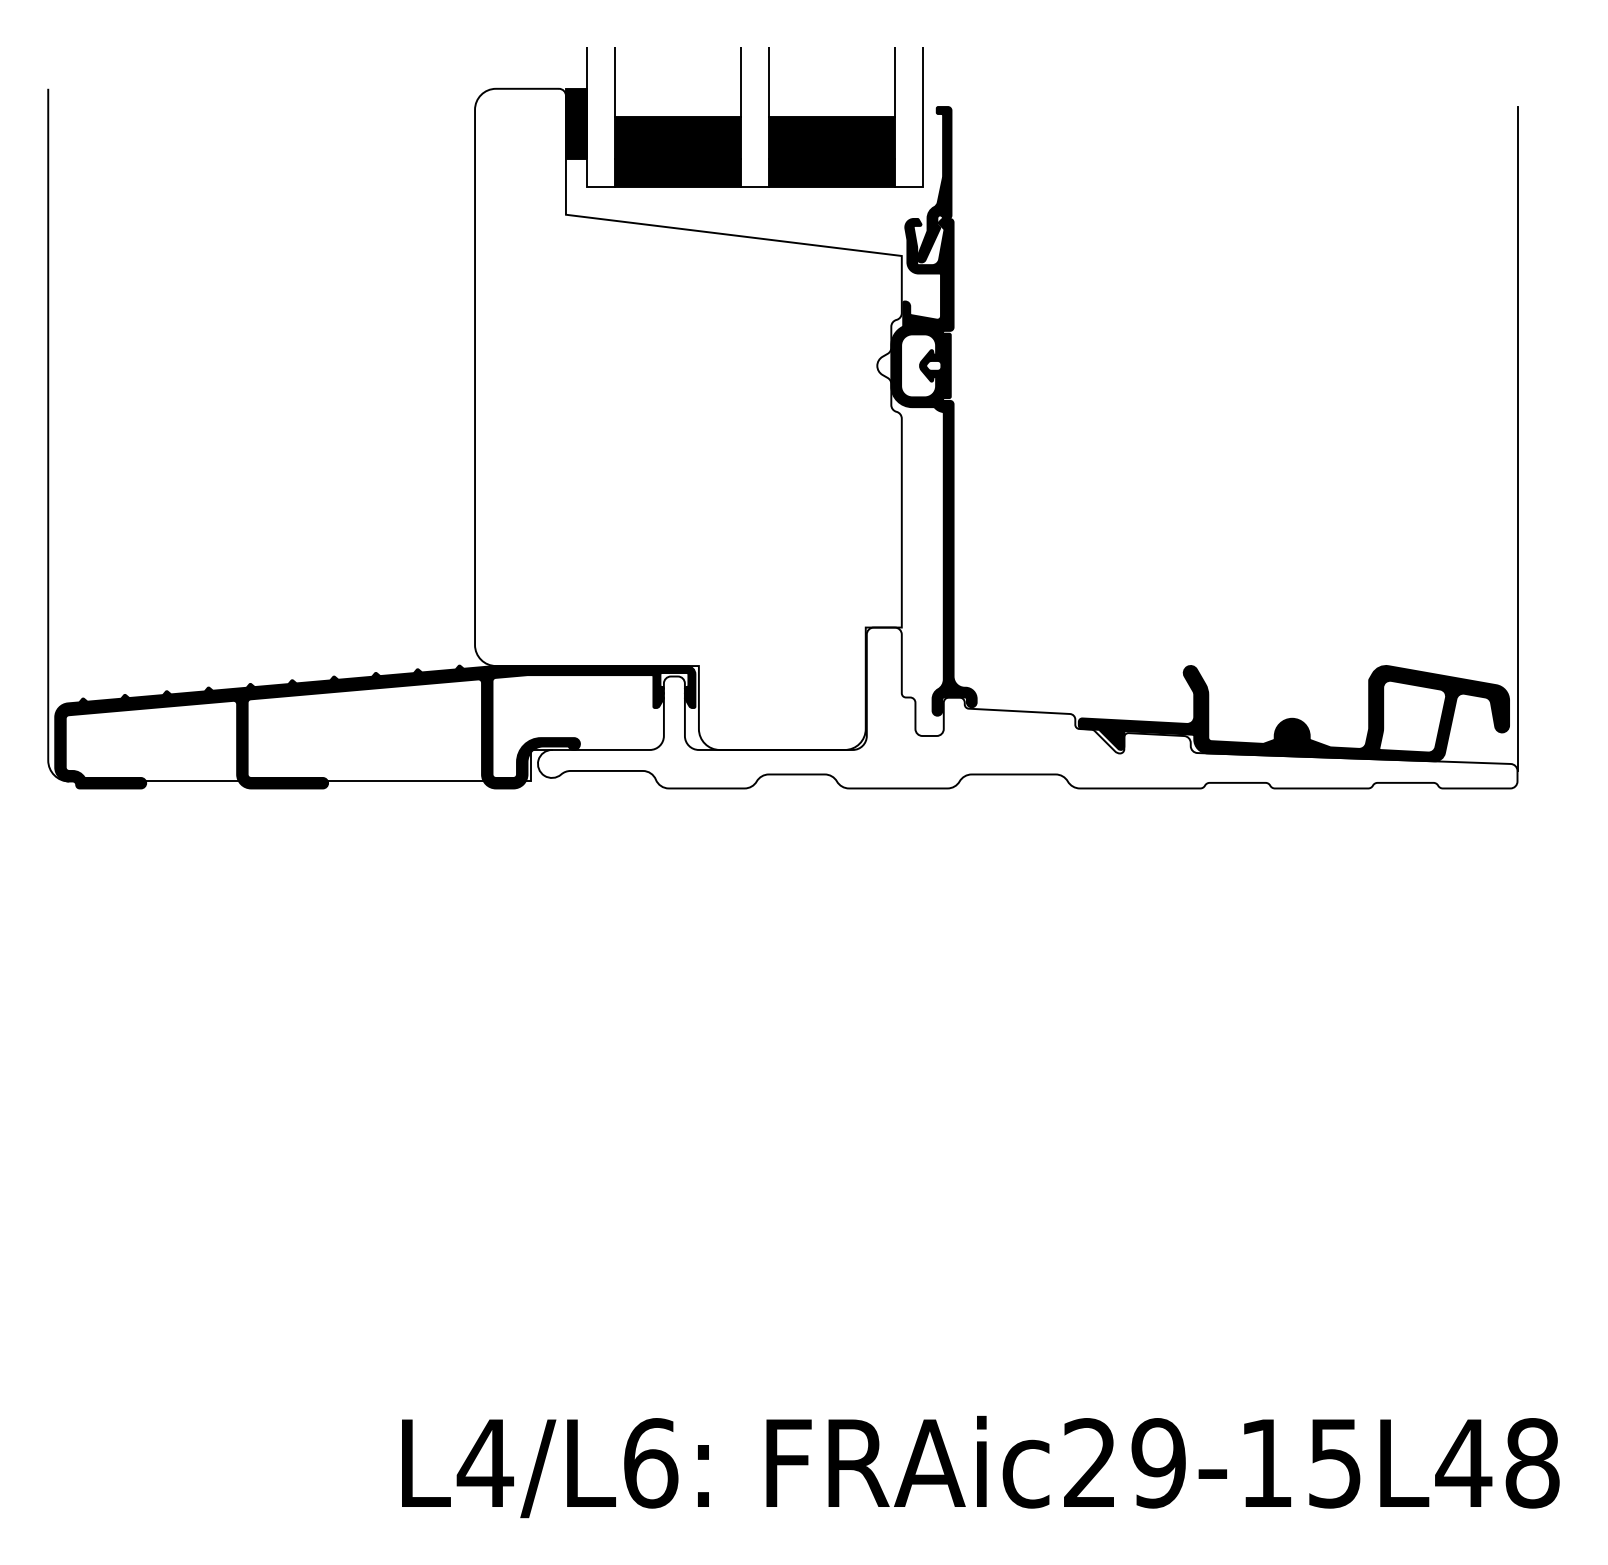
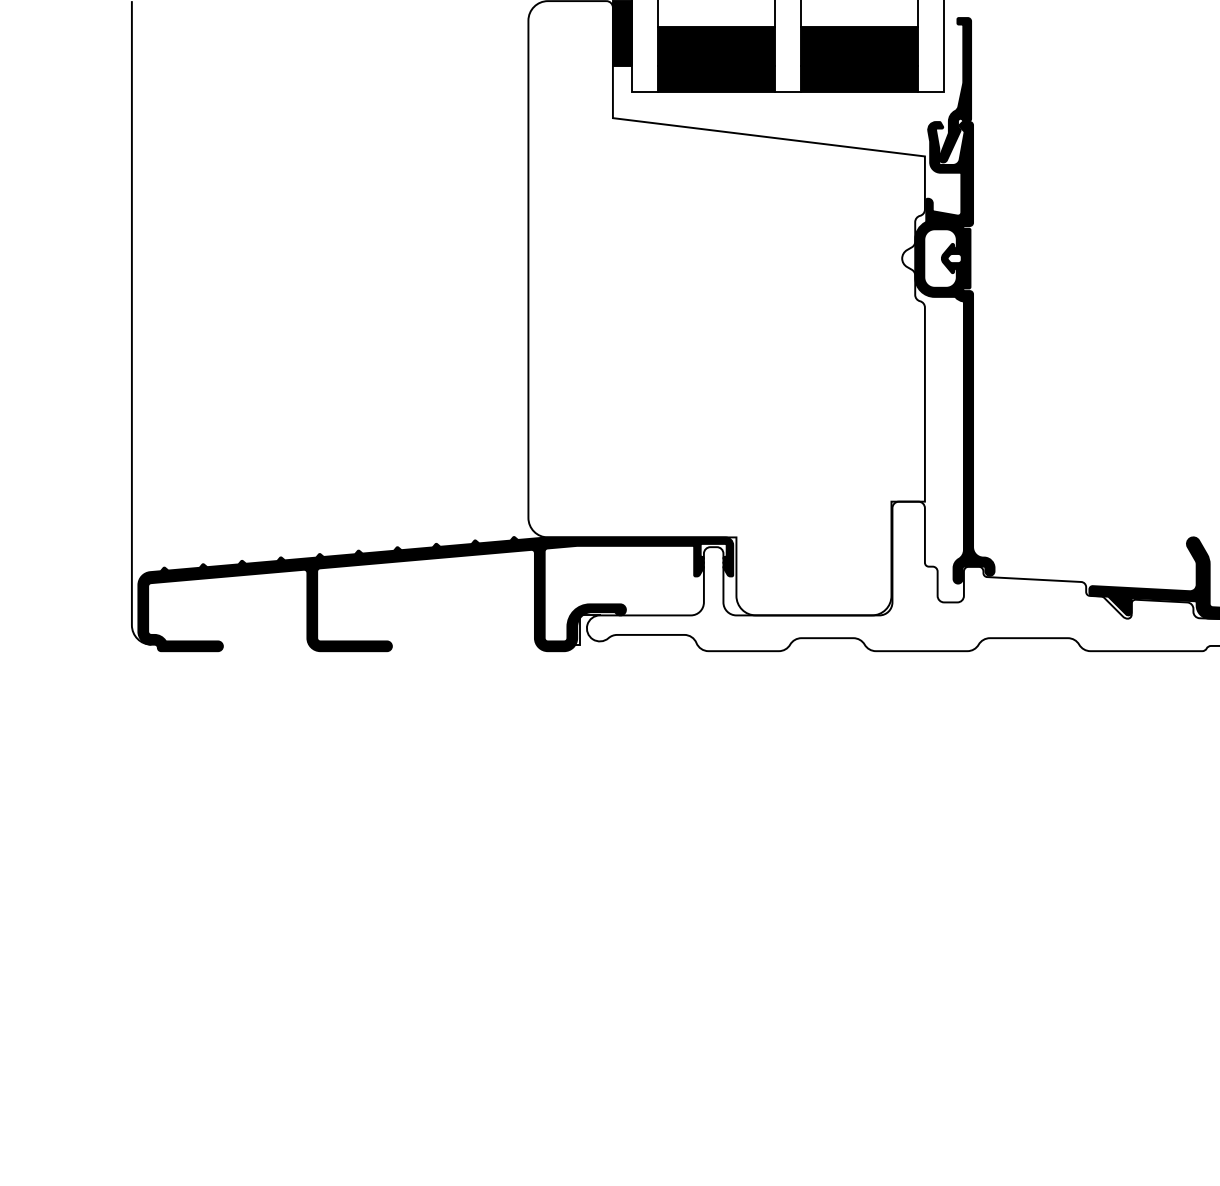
line: (192, 781) -> (265, 644), removed
line: (405, 781) -> (463, 644), removed

